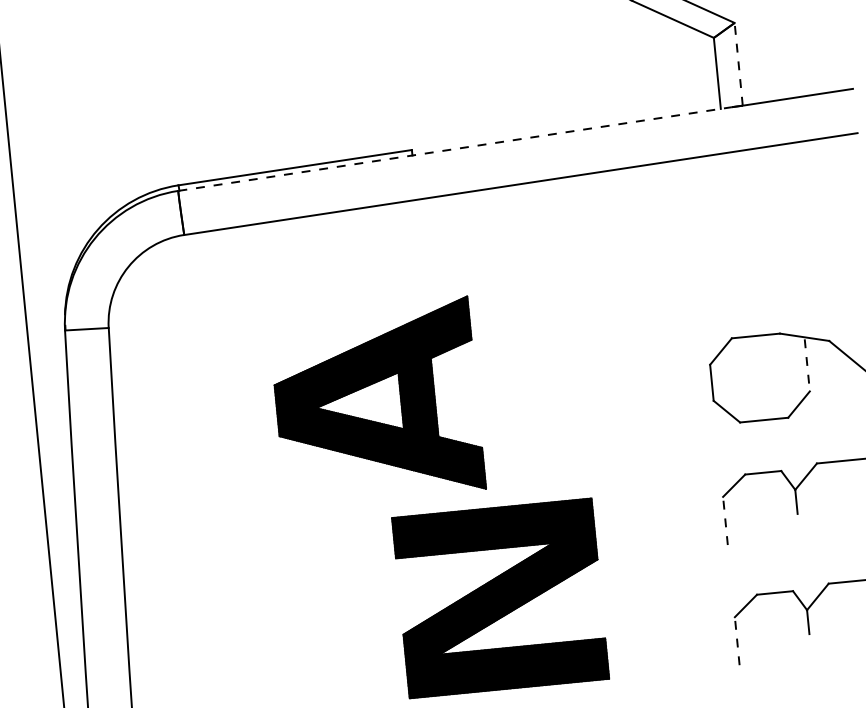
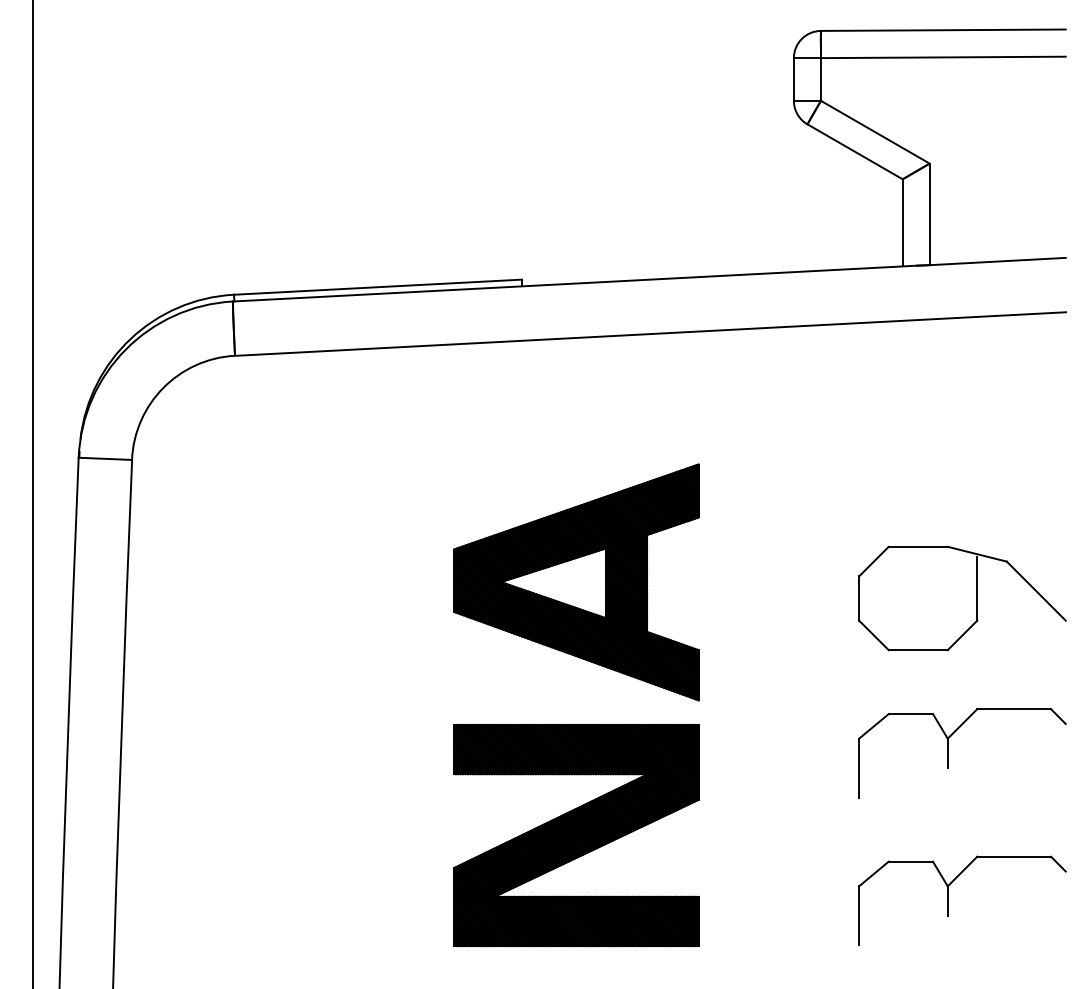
line: (738, 64) -> (929, 214), dashed -> solid
line: (454, 148) -> (574, 283), dashed -> solid
line: (807, 365) -> (977, 588), dashed -> solid
part: (377, 402) -> (576, 582), moved
line: (725, 521) -> (859, 768), dashed -> solid
line: (737, 640) -> (859, 915), dashed -> solid

